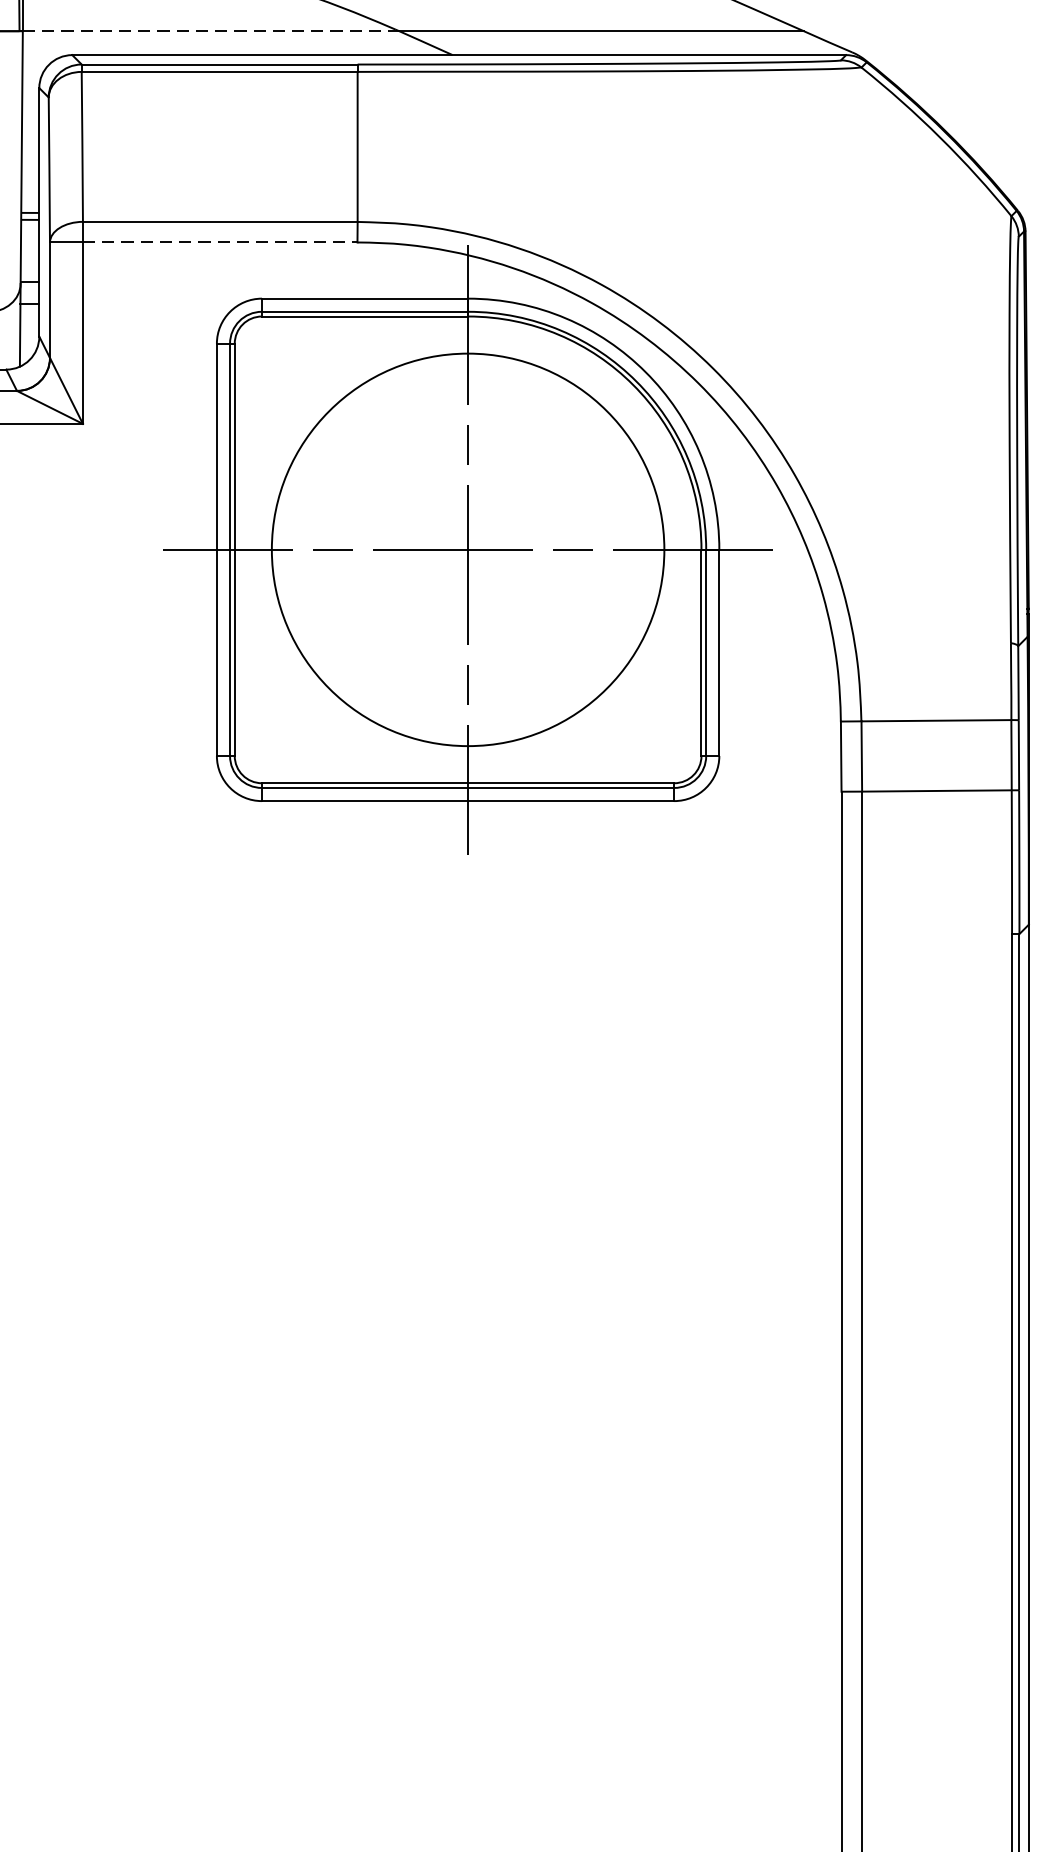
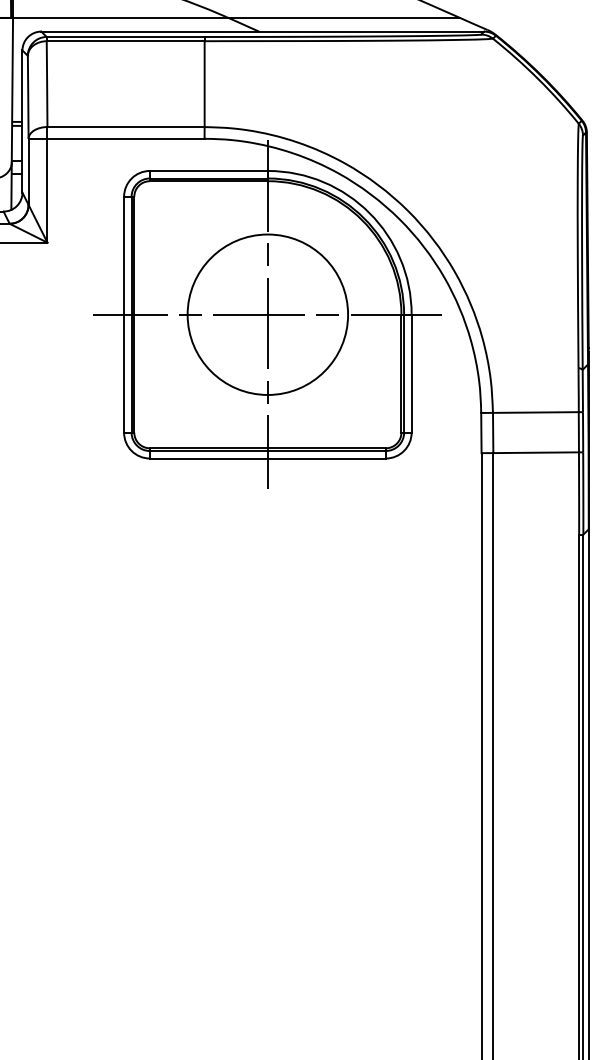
line: (210, 30) -> (120, 17), dashed -> solid
line: (221, 241) -> (126, 138), dashed -> solid
circle: (467, 549) -> (267, 314), size x0.71

